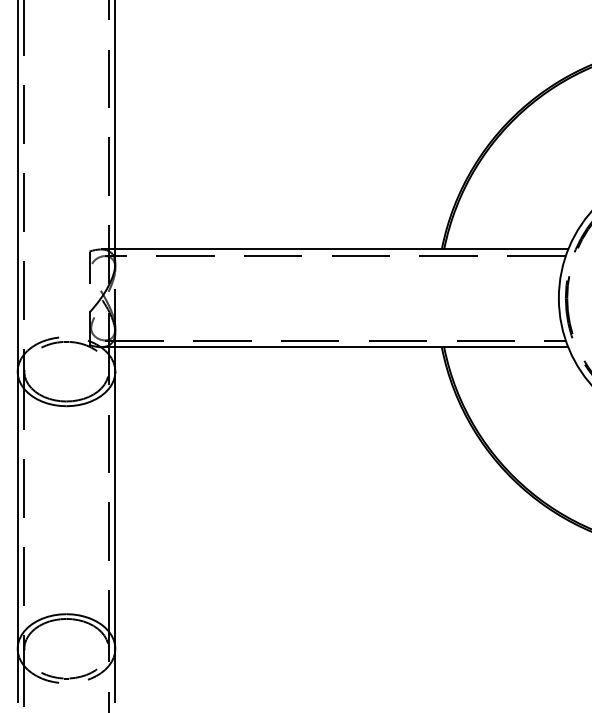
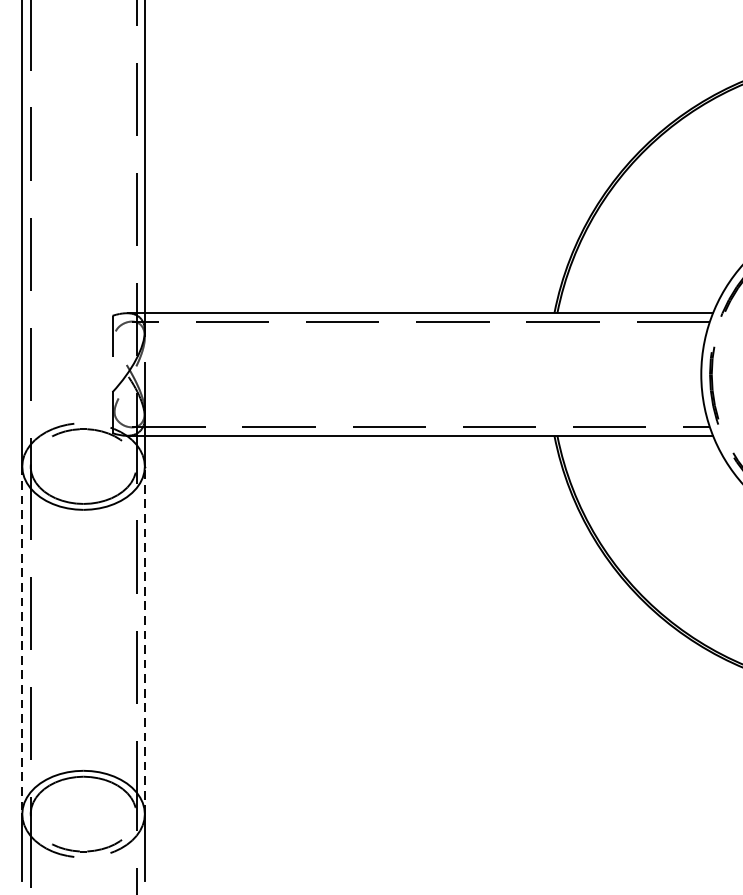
line: (17, 510) -> (22, 640), solid -> dashed
line: (115, 510) -> (145, 640), solid -> dashed

